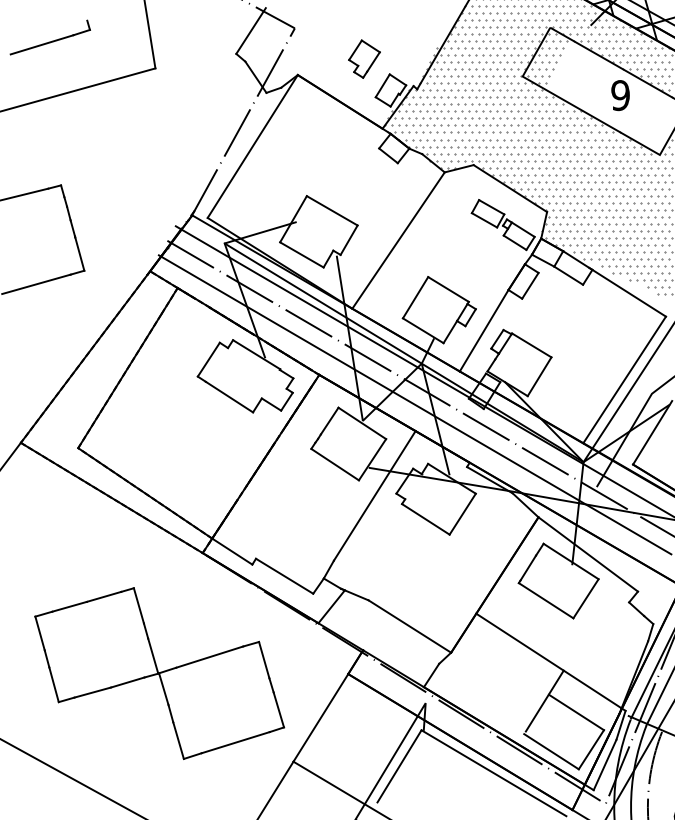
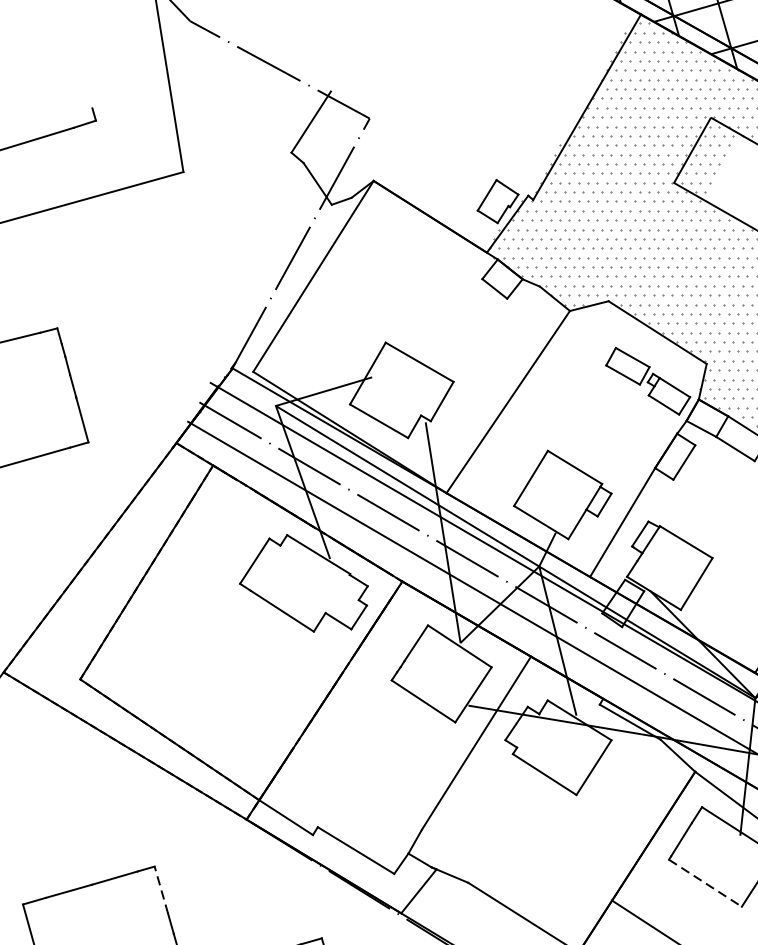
part: (364, 58) -> (462, 158), removed
line: (546, 600) -> (705, 882), solid -> dashed
line: (138, 605) -> (160, 889), solid -> dashed

